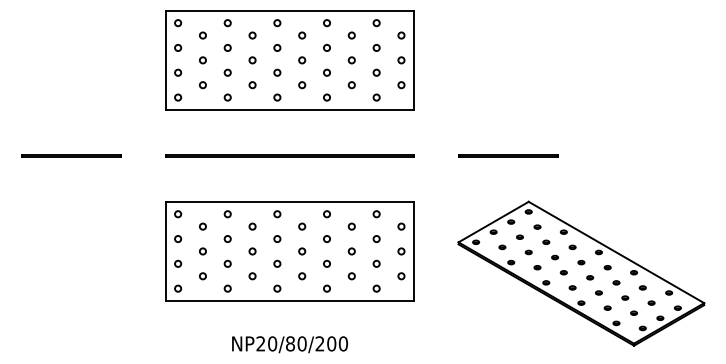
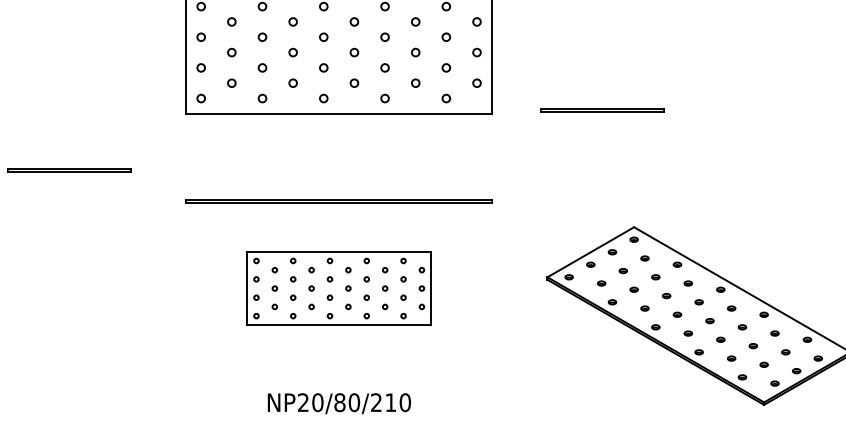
line: (289, 155) -> (338, 200), moved
line: (508, 155) -> (602, 109), moved
part: (289, 251) -> (338, 288), size x0.6
text: (331, 343) -> (390, 402), NP20/80/200 -> NP20/80/210

